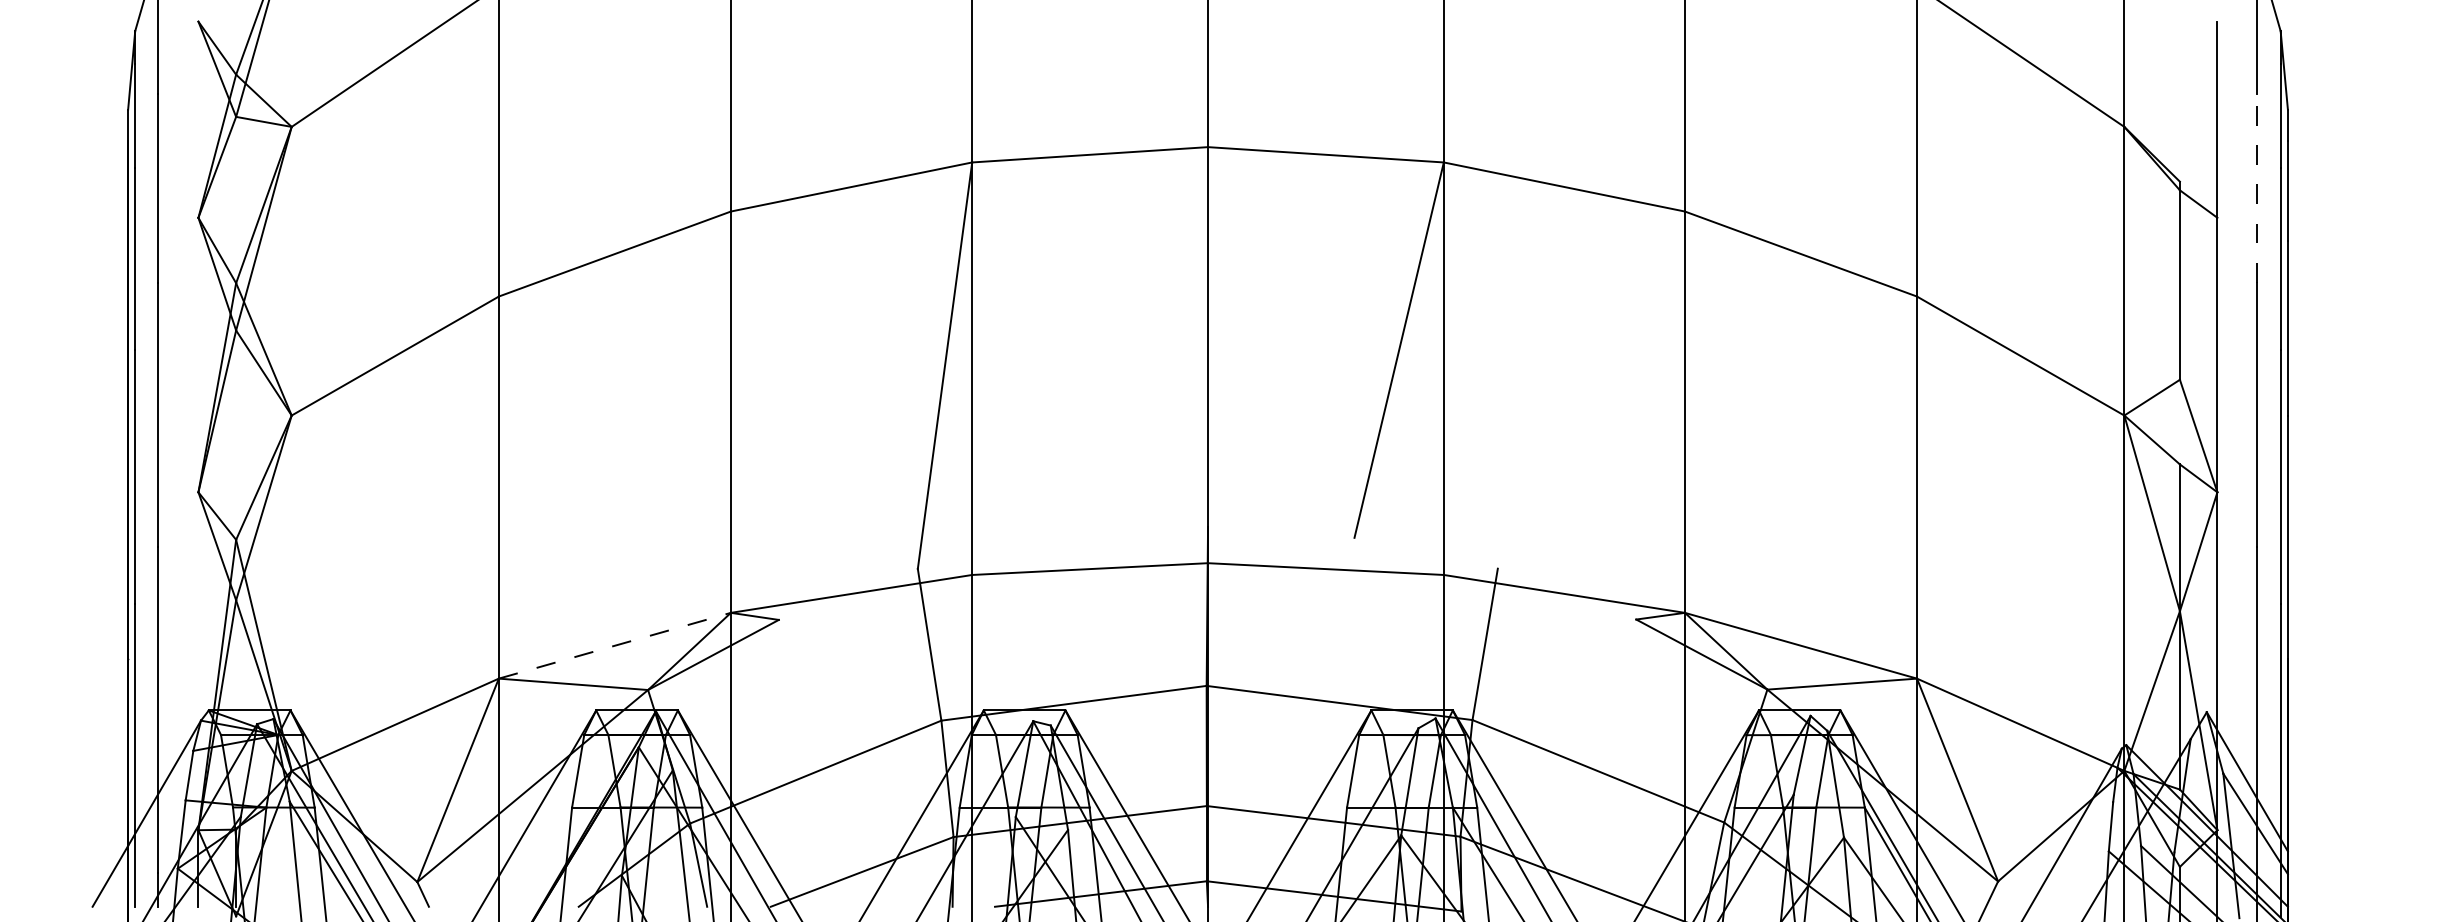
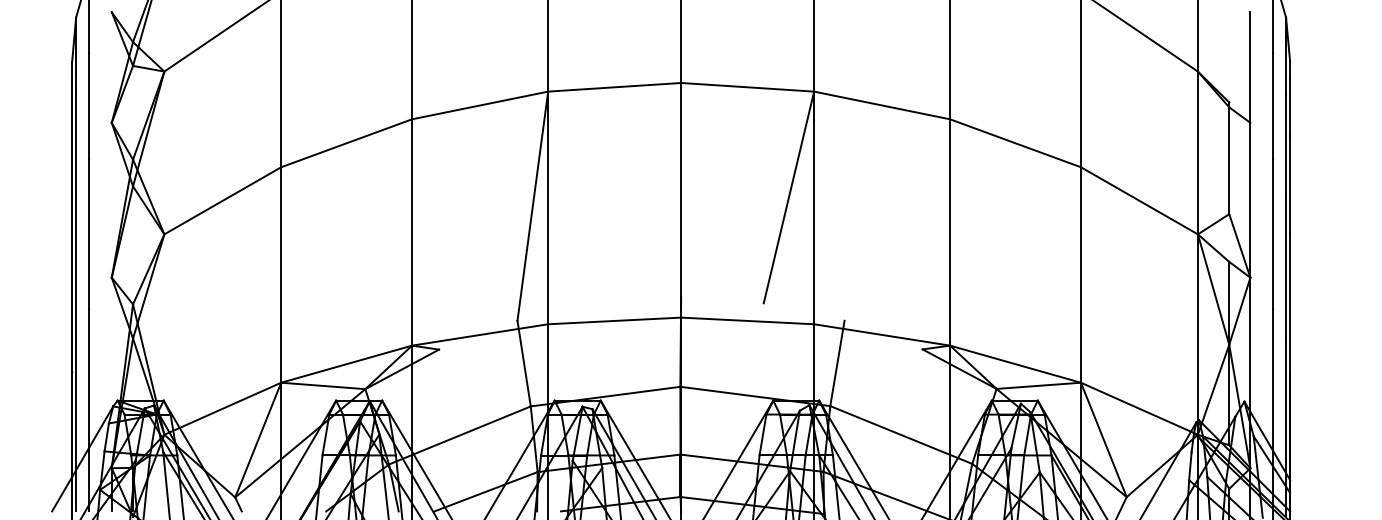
line: (2256, 187) -> (1272, 105), dashed -> solid
line: (616, 646) -> (347, 364), dashed -> solid

